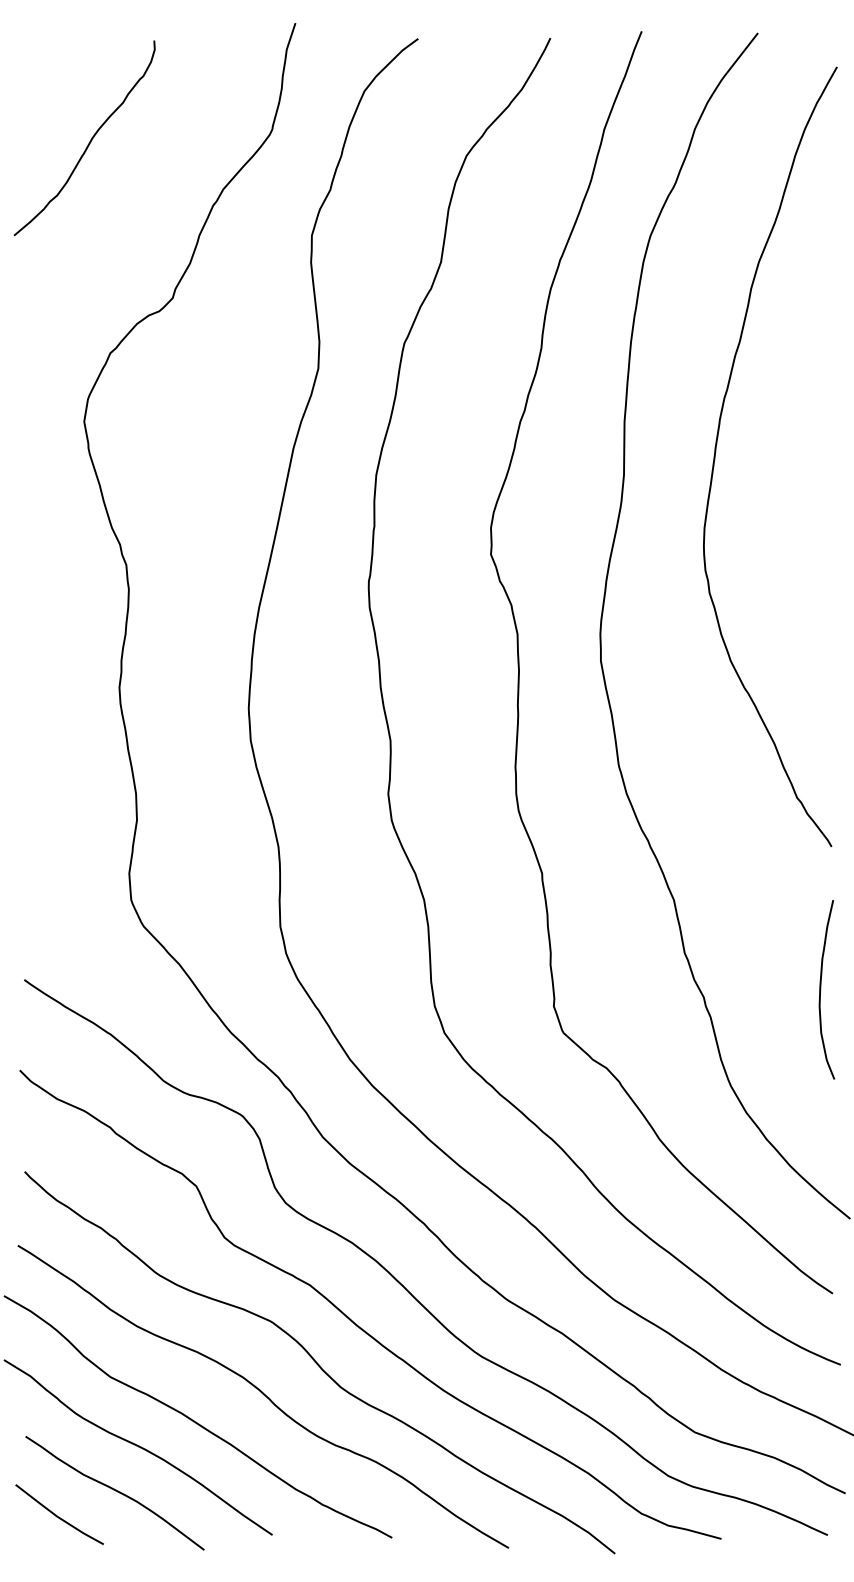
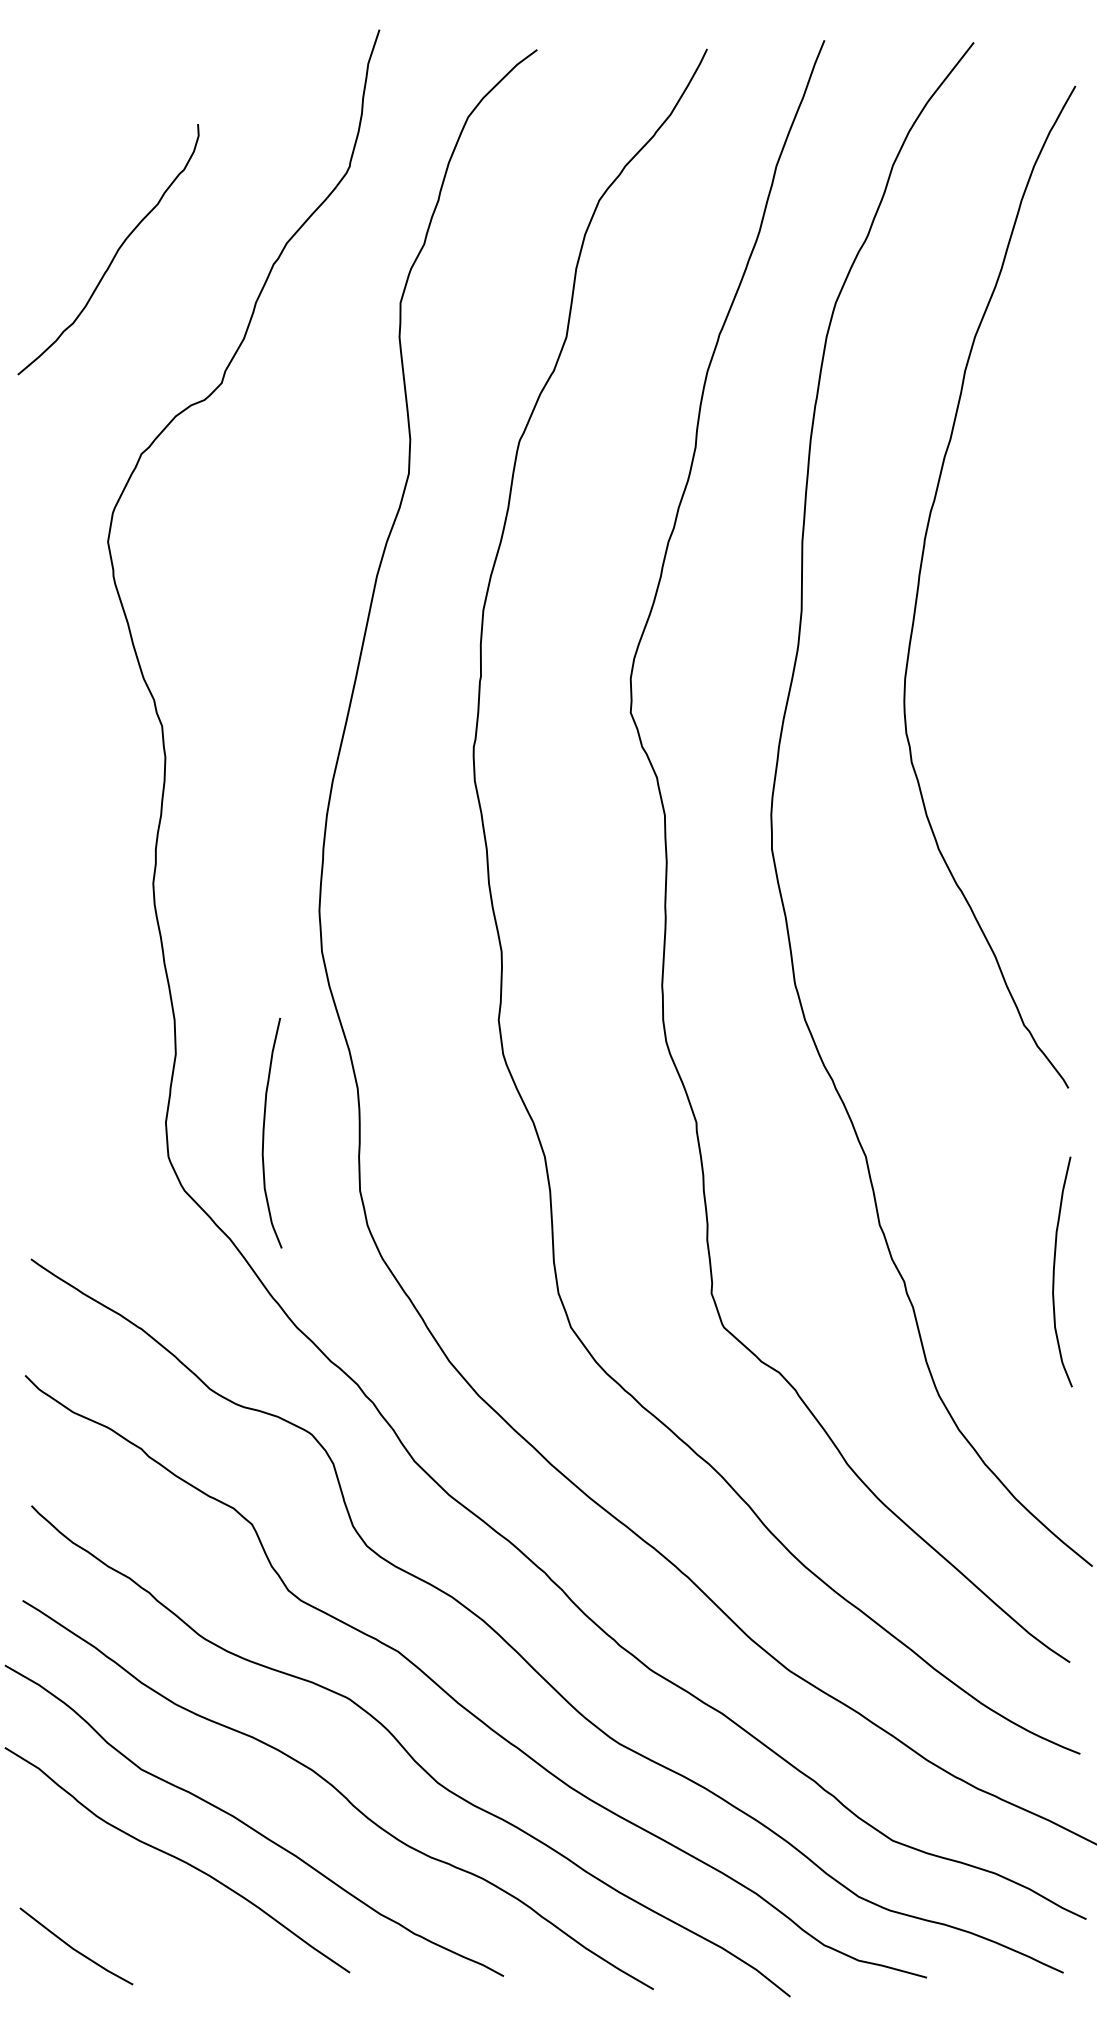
curve: (89, 141) -> (114, 253), moved
curve: (206, 881) -> (265, 1132), added
curve: (115, 1491) -> (148, 1916), removed

